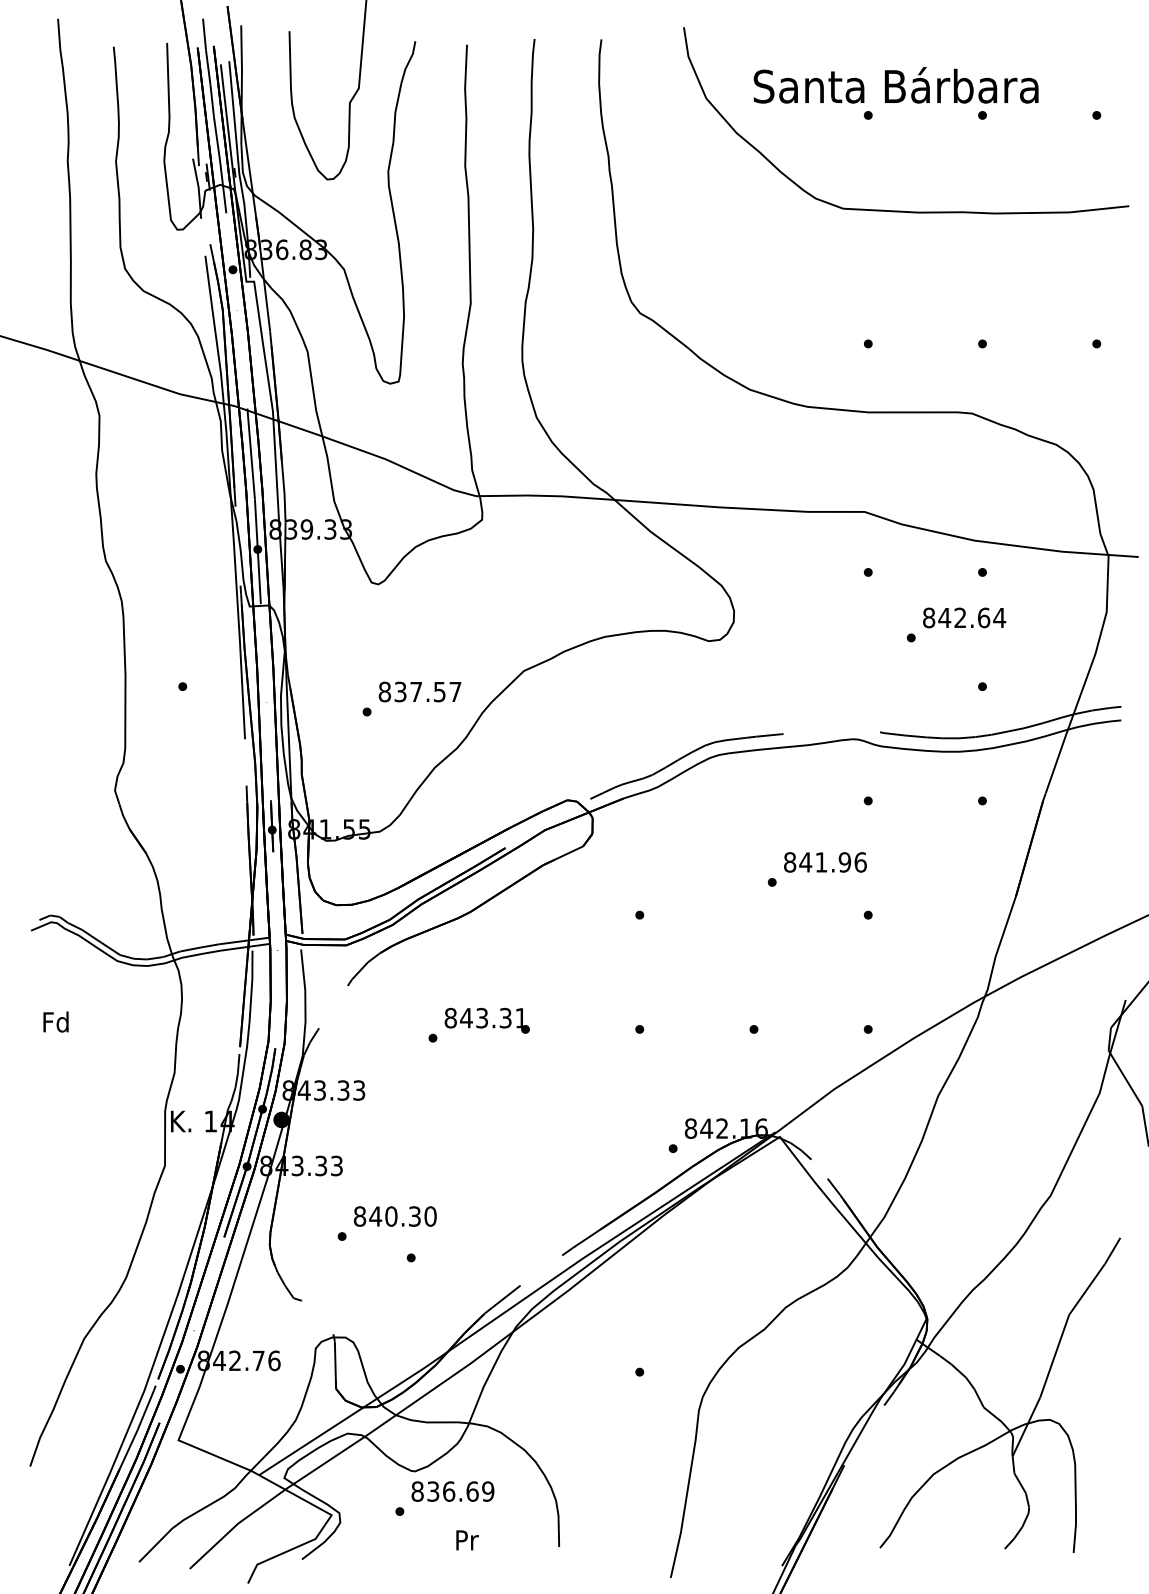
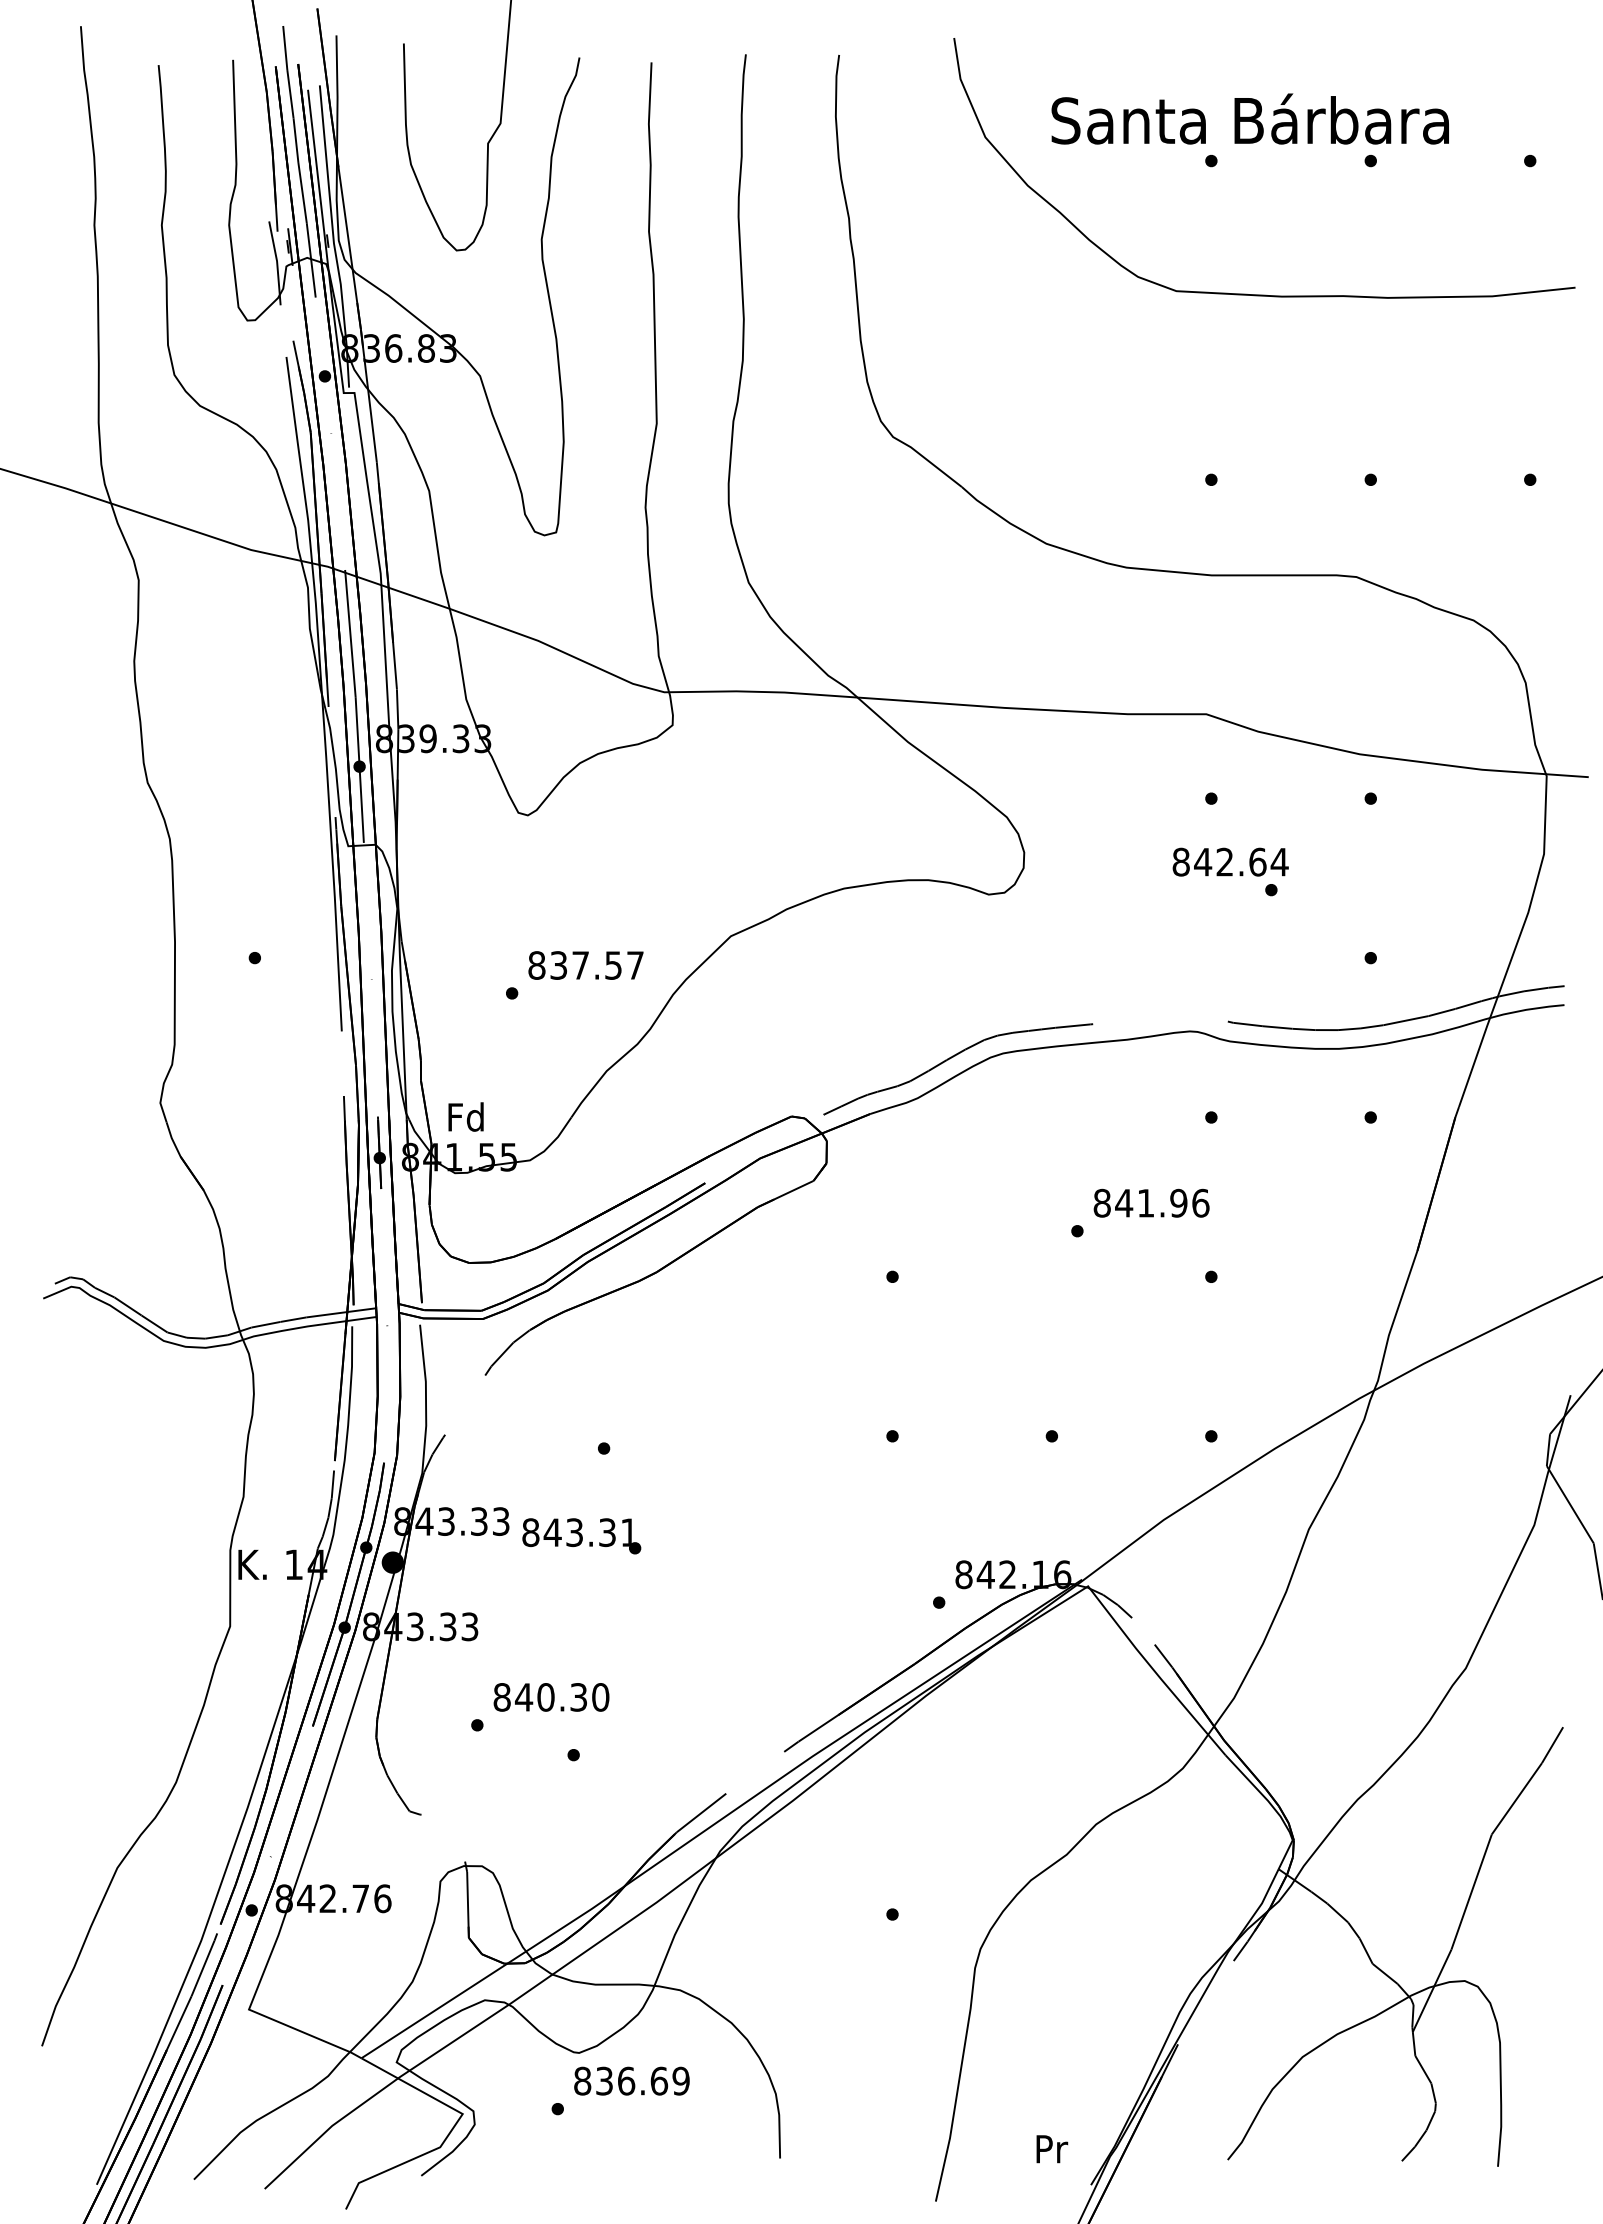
text: (964, 617) -> (1230, 861), moved
text: (487, 1020) -> (581, 1536), moved
text: (55, 1021) -> (465, 1116), moved
text: (467, 1540) -> (1052, 2149), moved

